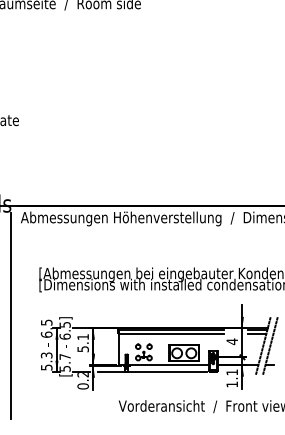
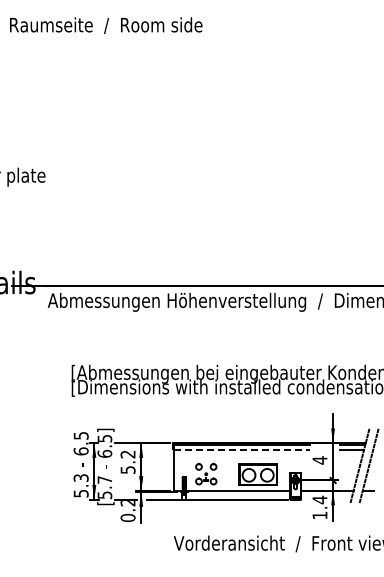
line: (11, 316) -> (35, 427), removed
line: (172, 334) -> (242, 450), solid -> dashed
text: (82, 337) -> (127, 454), 5.1 -> 5.2
text: (231, 372) -> (319, 499), 1.1 -> 1.4

